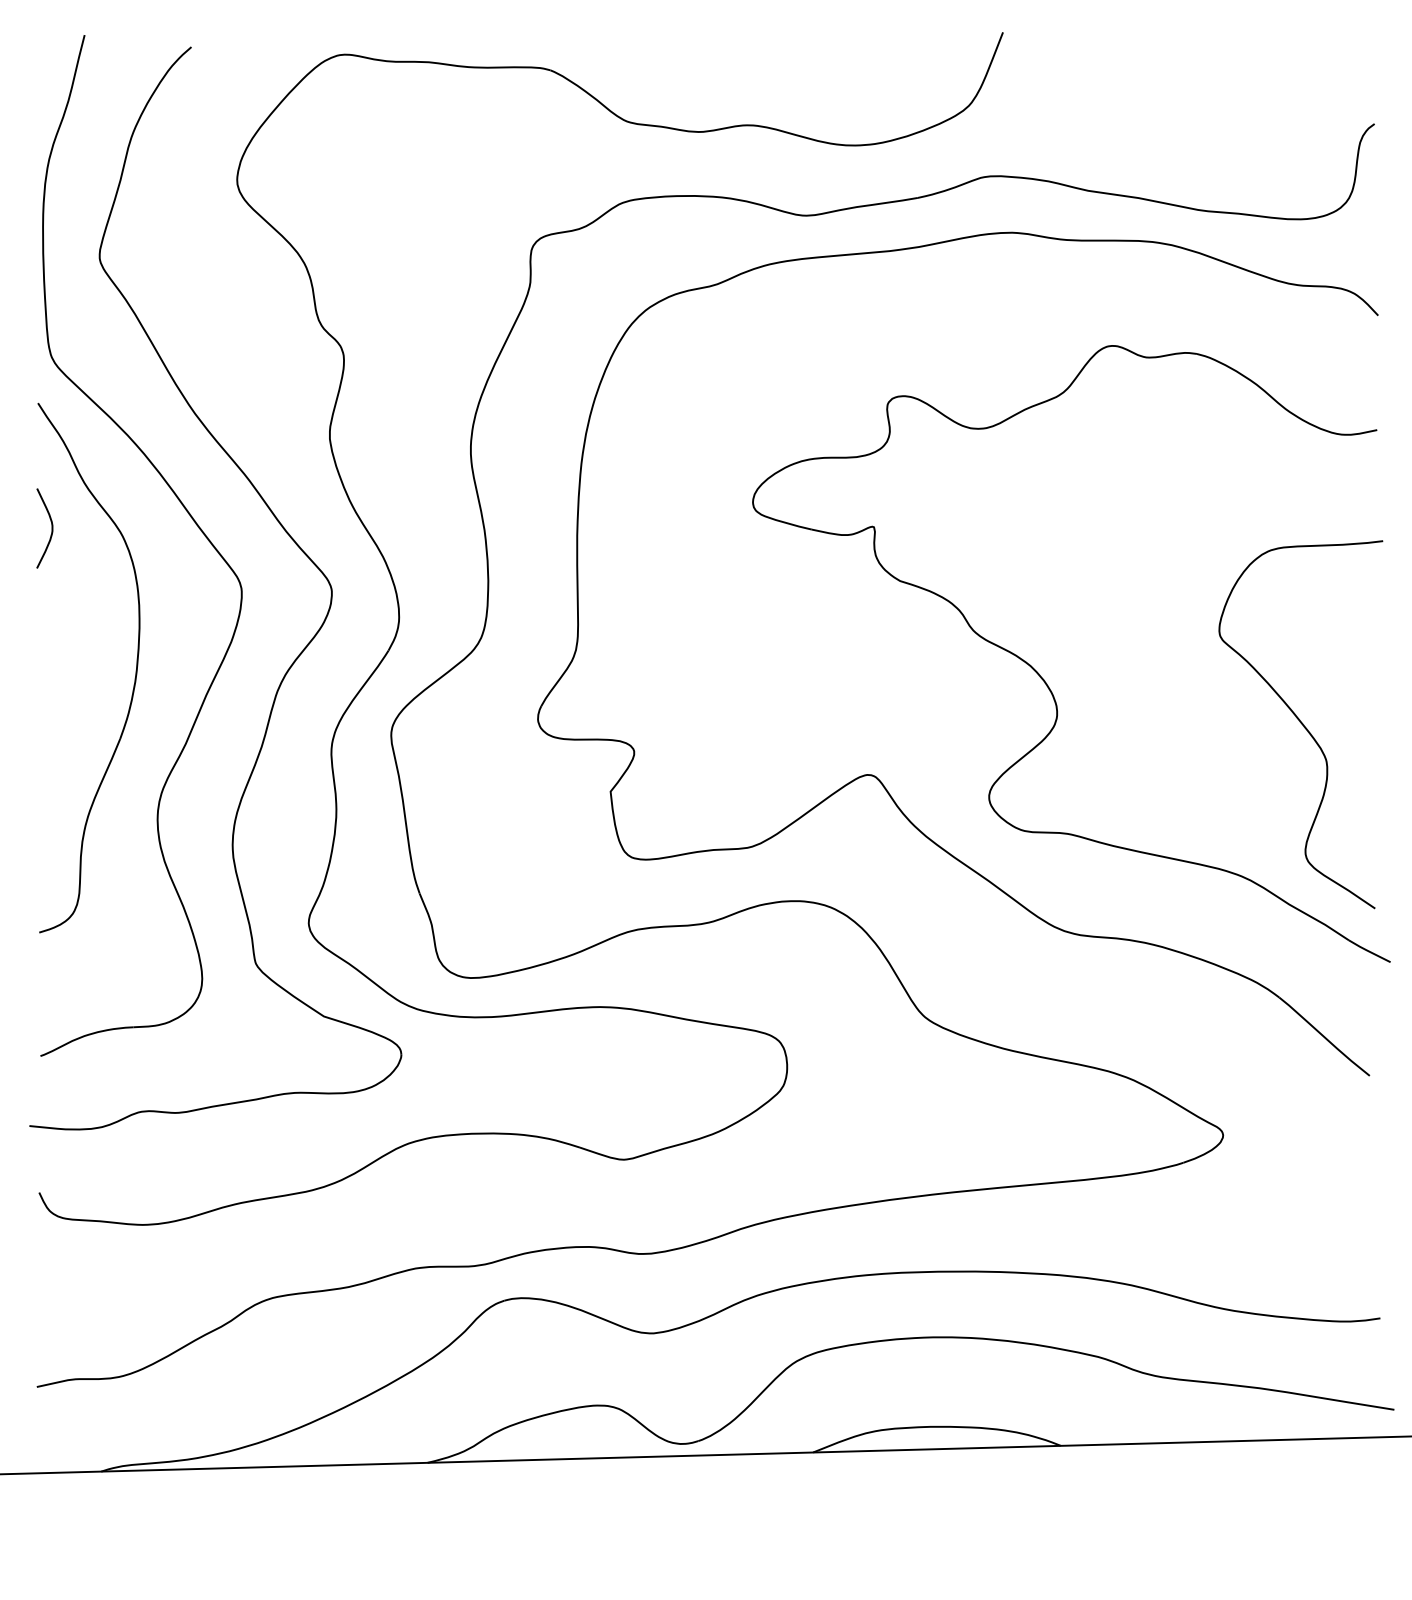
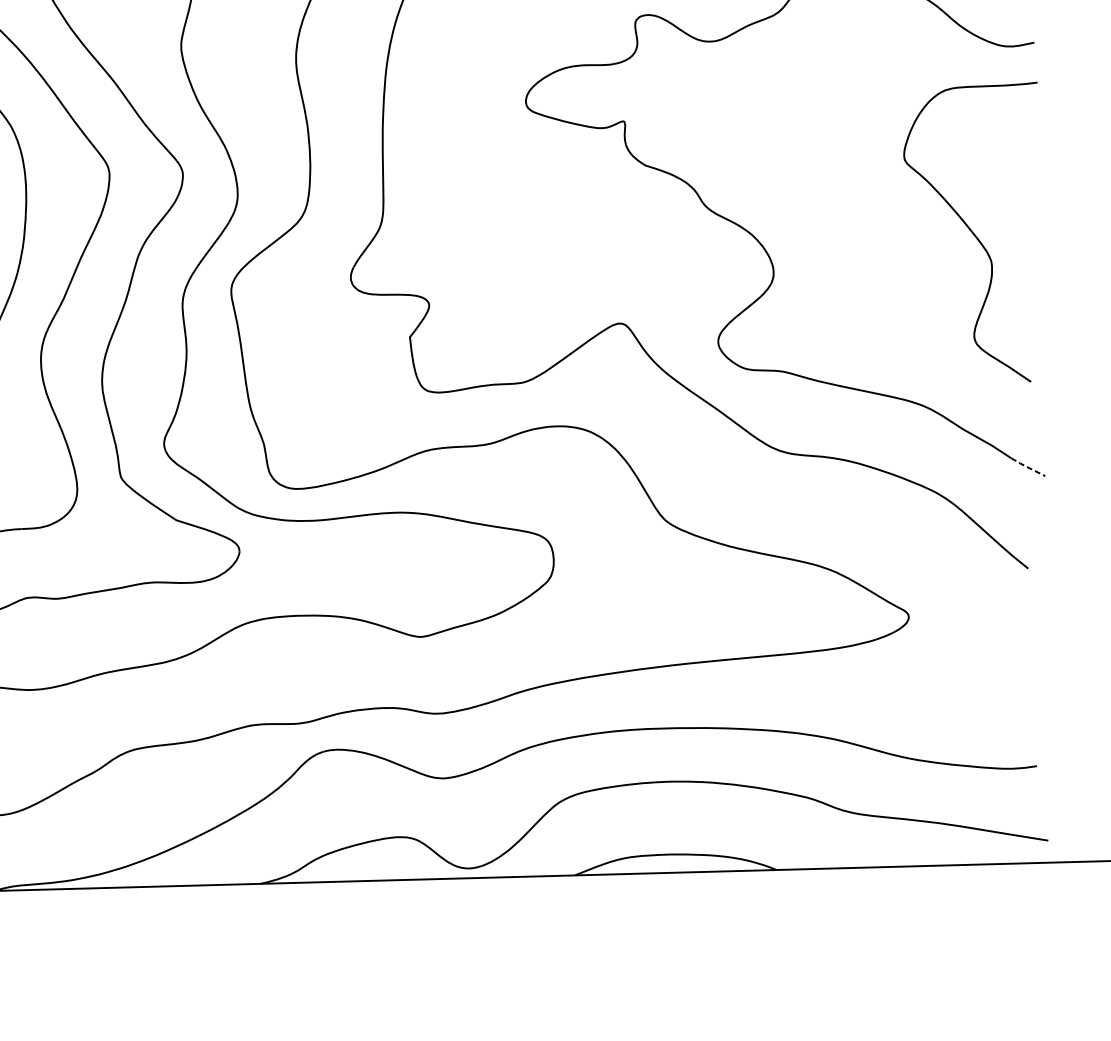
curve: (1300, 723) -> (970, 231), moved
line: (1368, 951) -> (1027, 467), solid -> dashed

